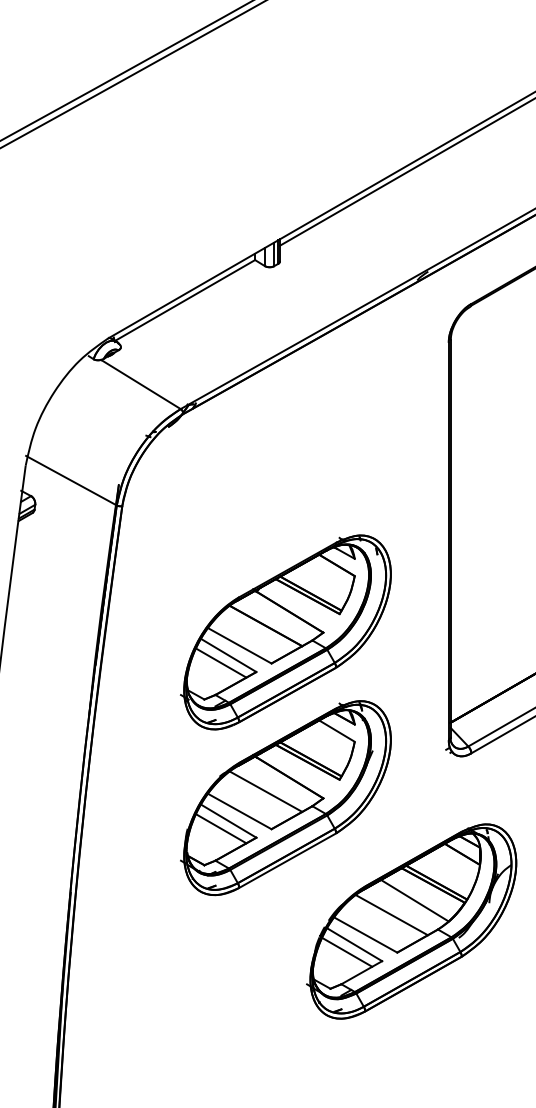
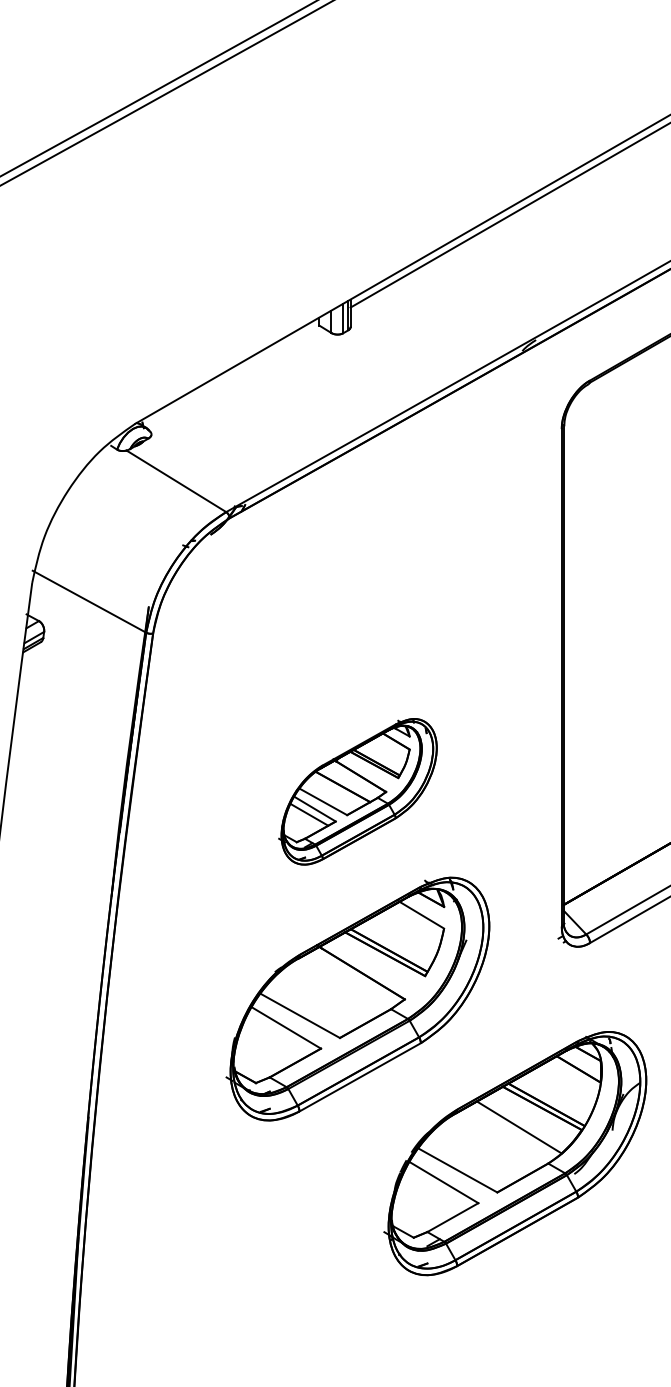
line: (184, 299) -> (231, 375), removed
part: (285, 632) -> (357, 791), size x0.6
line: (265, 791) -> (332, 990), removed
line: (220, 828) -> (276, 1037), removed
line: (391, 915) -> (490, 1145), removed
line: (347, 952) -> (434, 1192), removed

